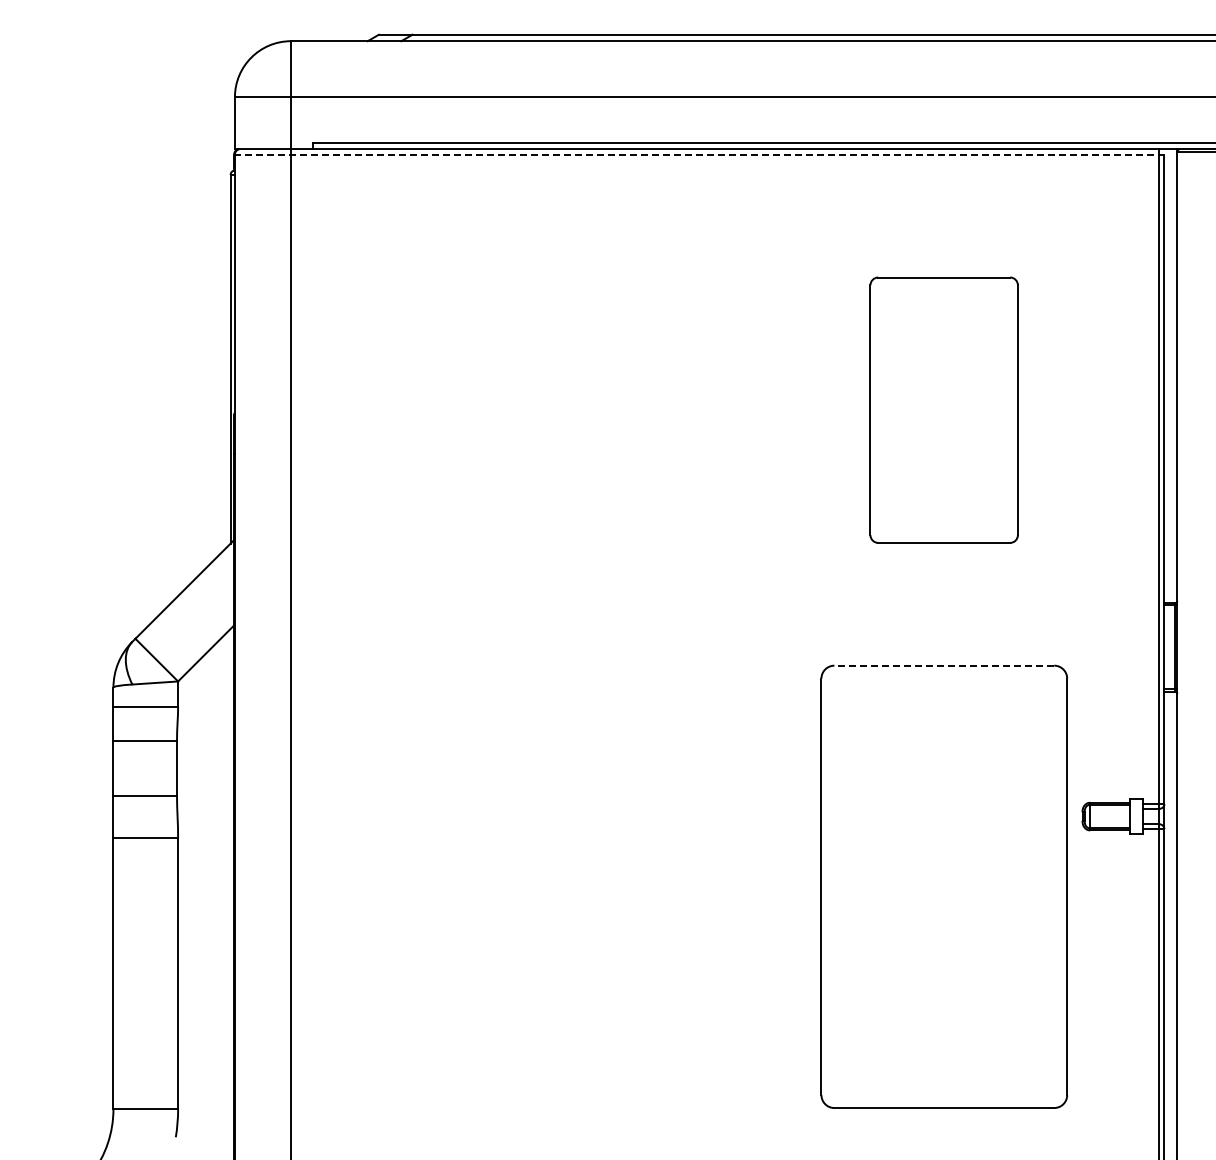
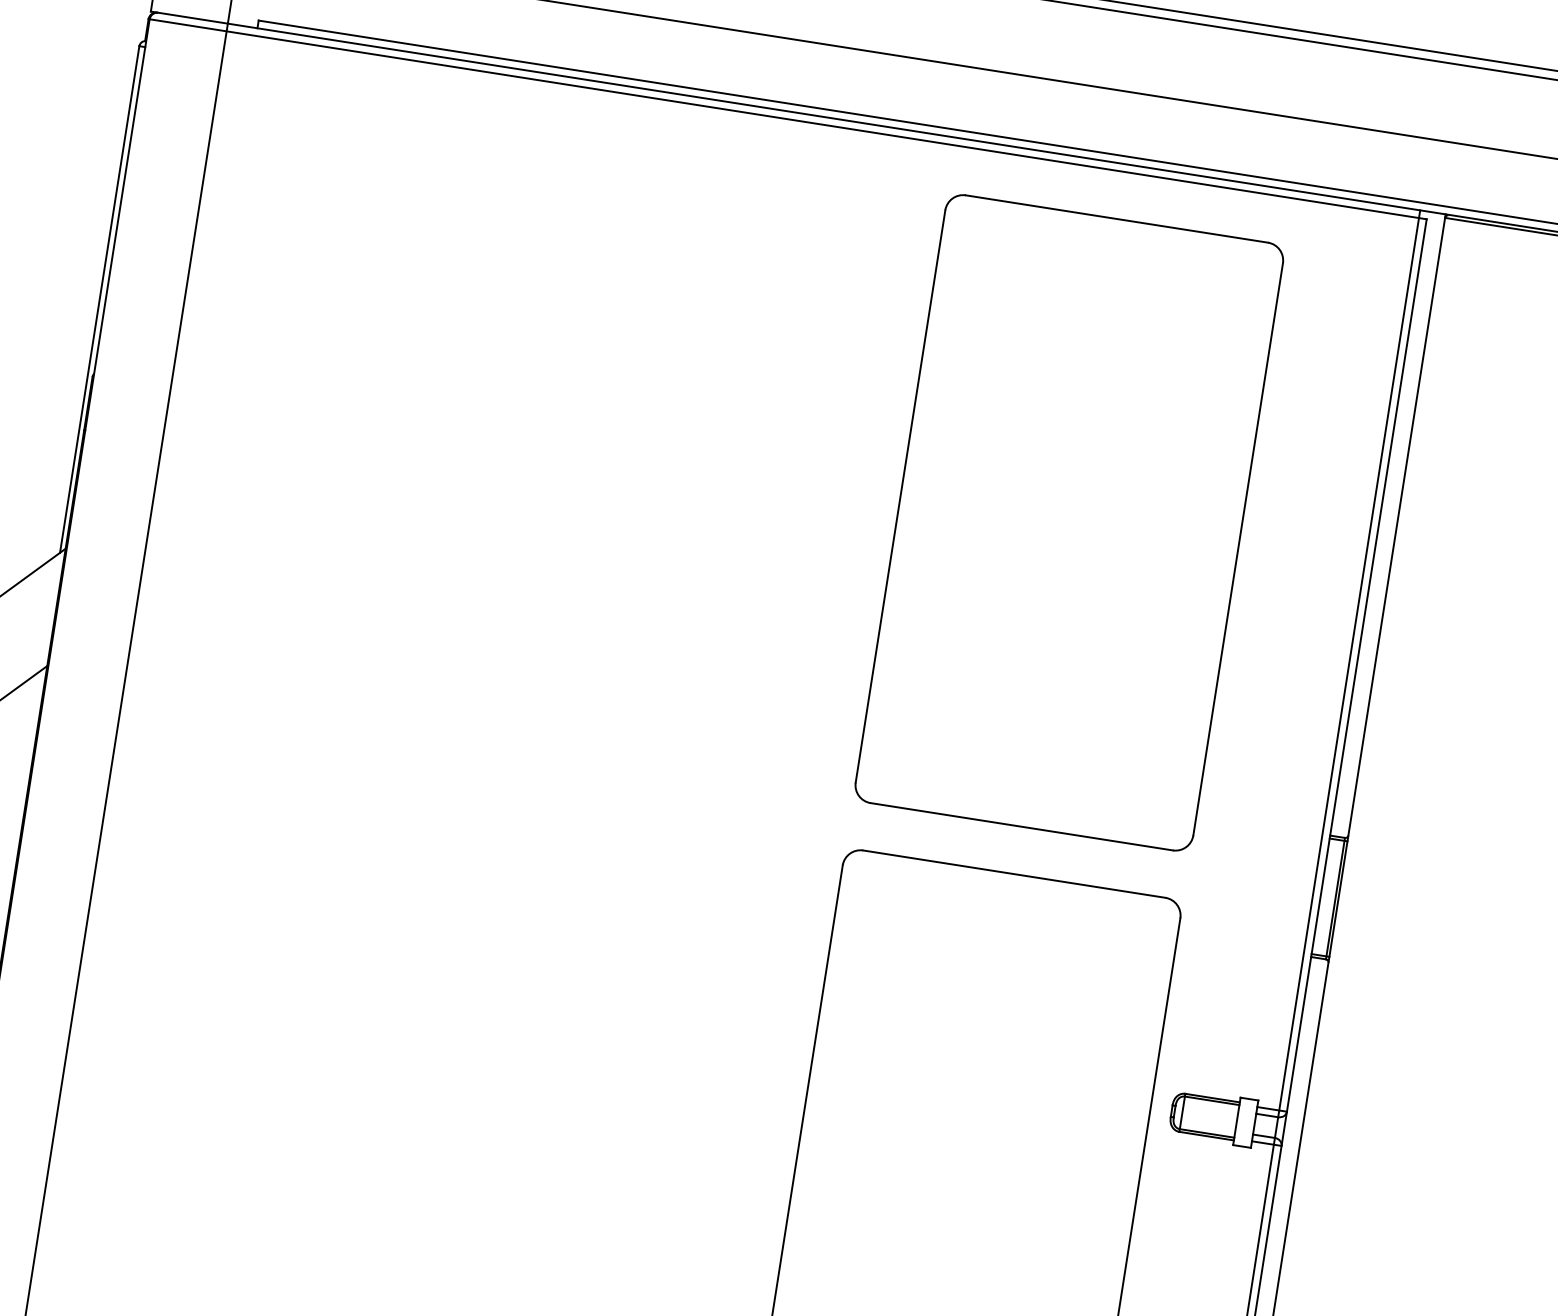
line: (699, 154) -> (787, 119), dashed -> solid
part: (943, 410) -> (1068, 523), size x1.67
line: (944, 665) -> (1014, 873), dashed -> solid

